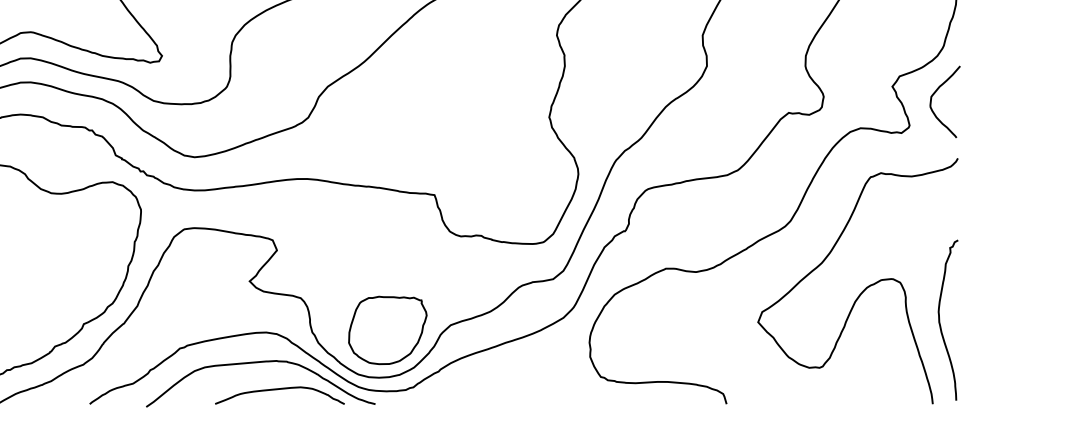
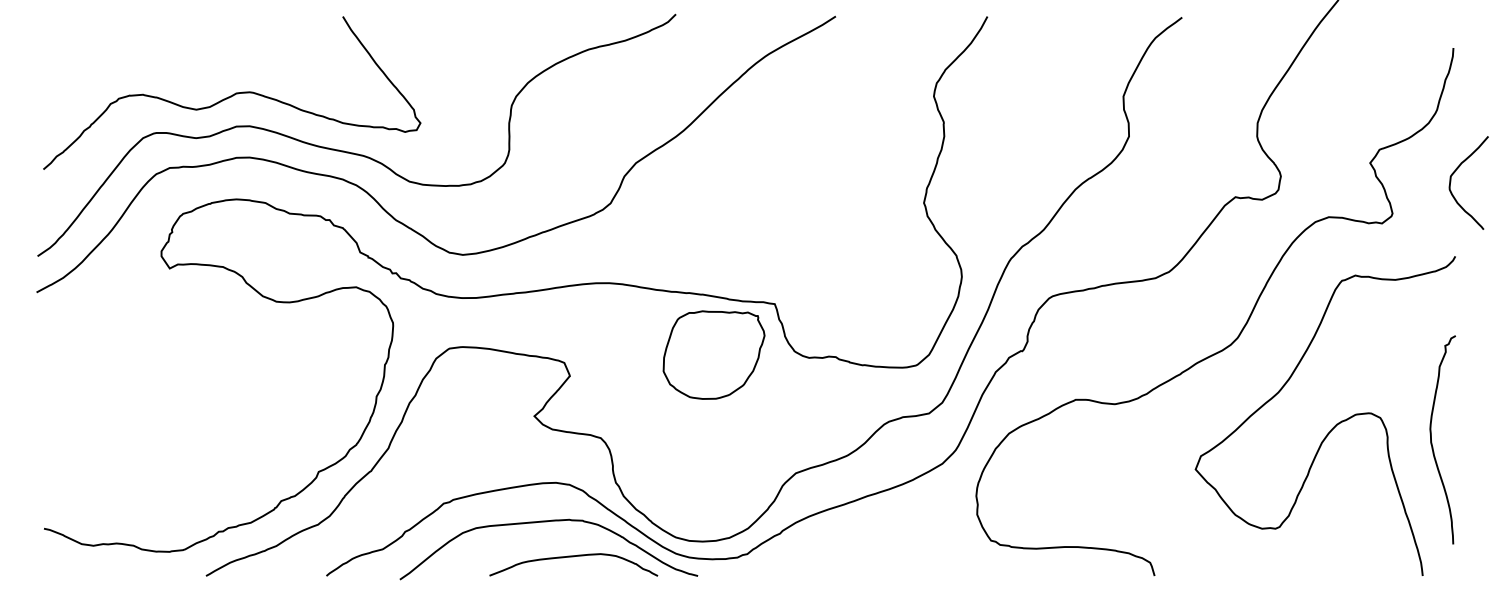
curve: (934, 93) -> (1455, 172), moved
curve: (940, 322) -> (1432, 442), moved
part: (387, 329) -> (713, 354), moved

